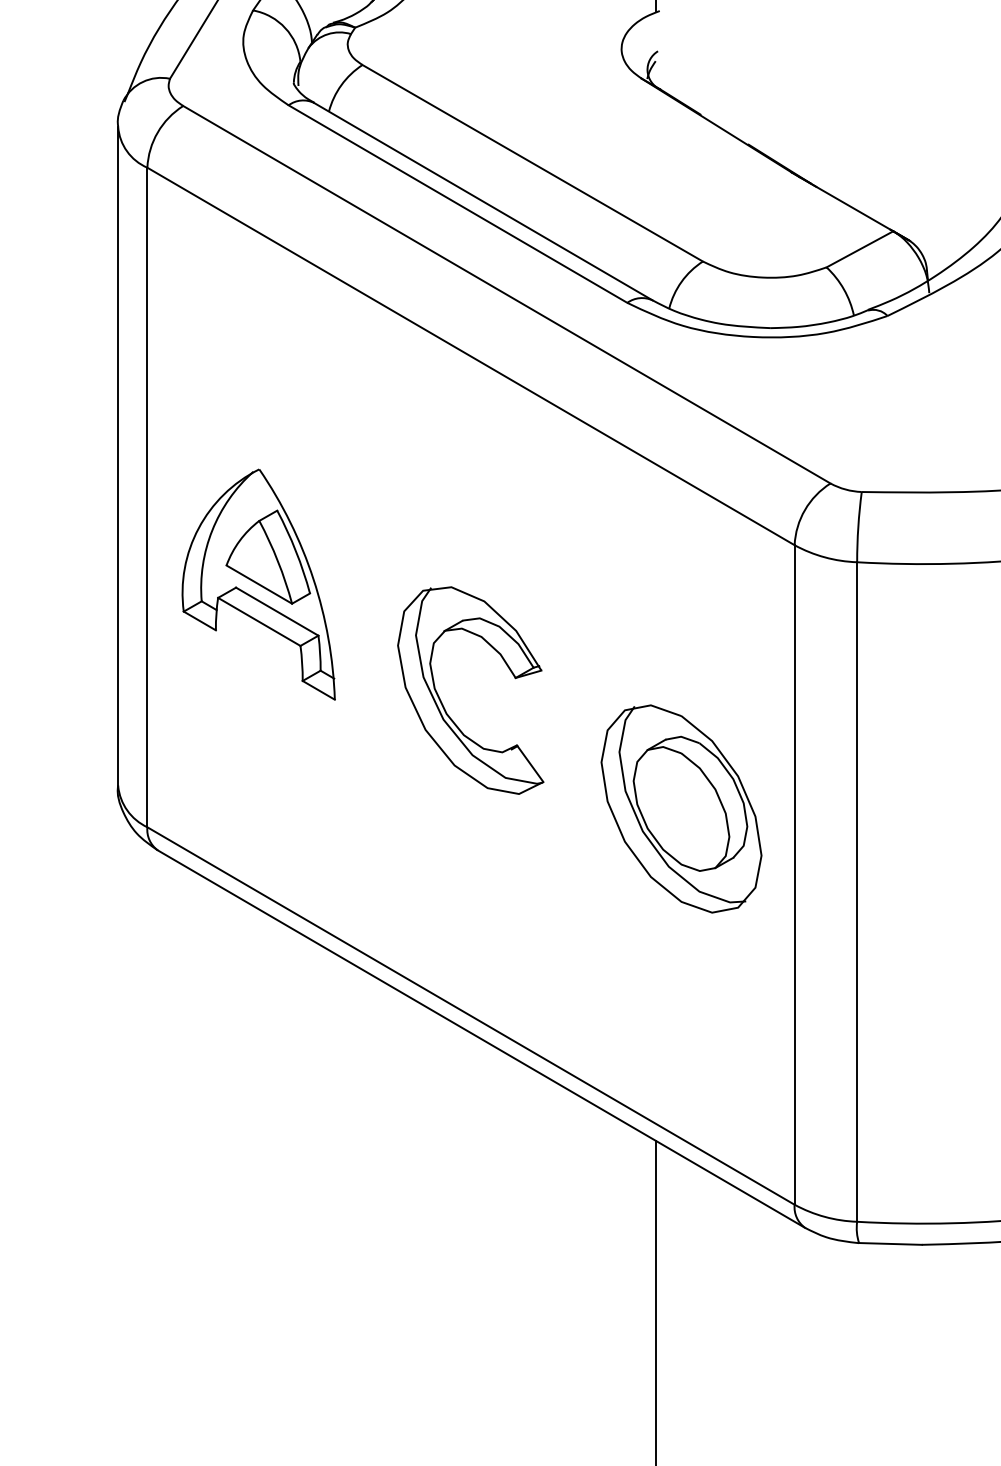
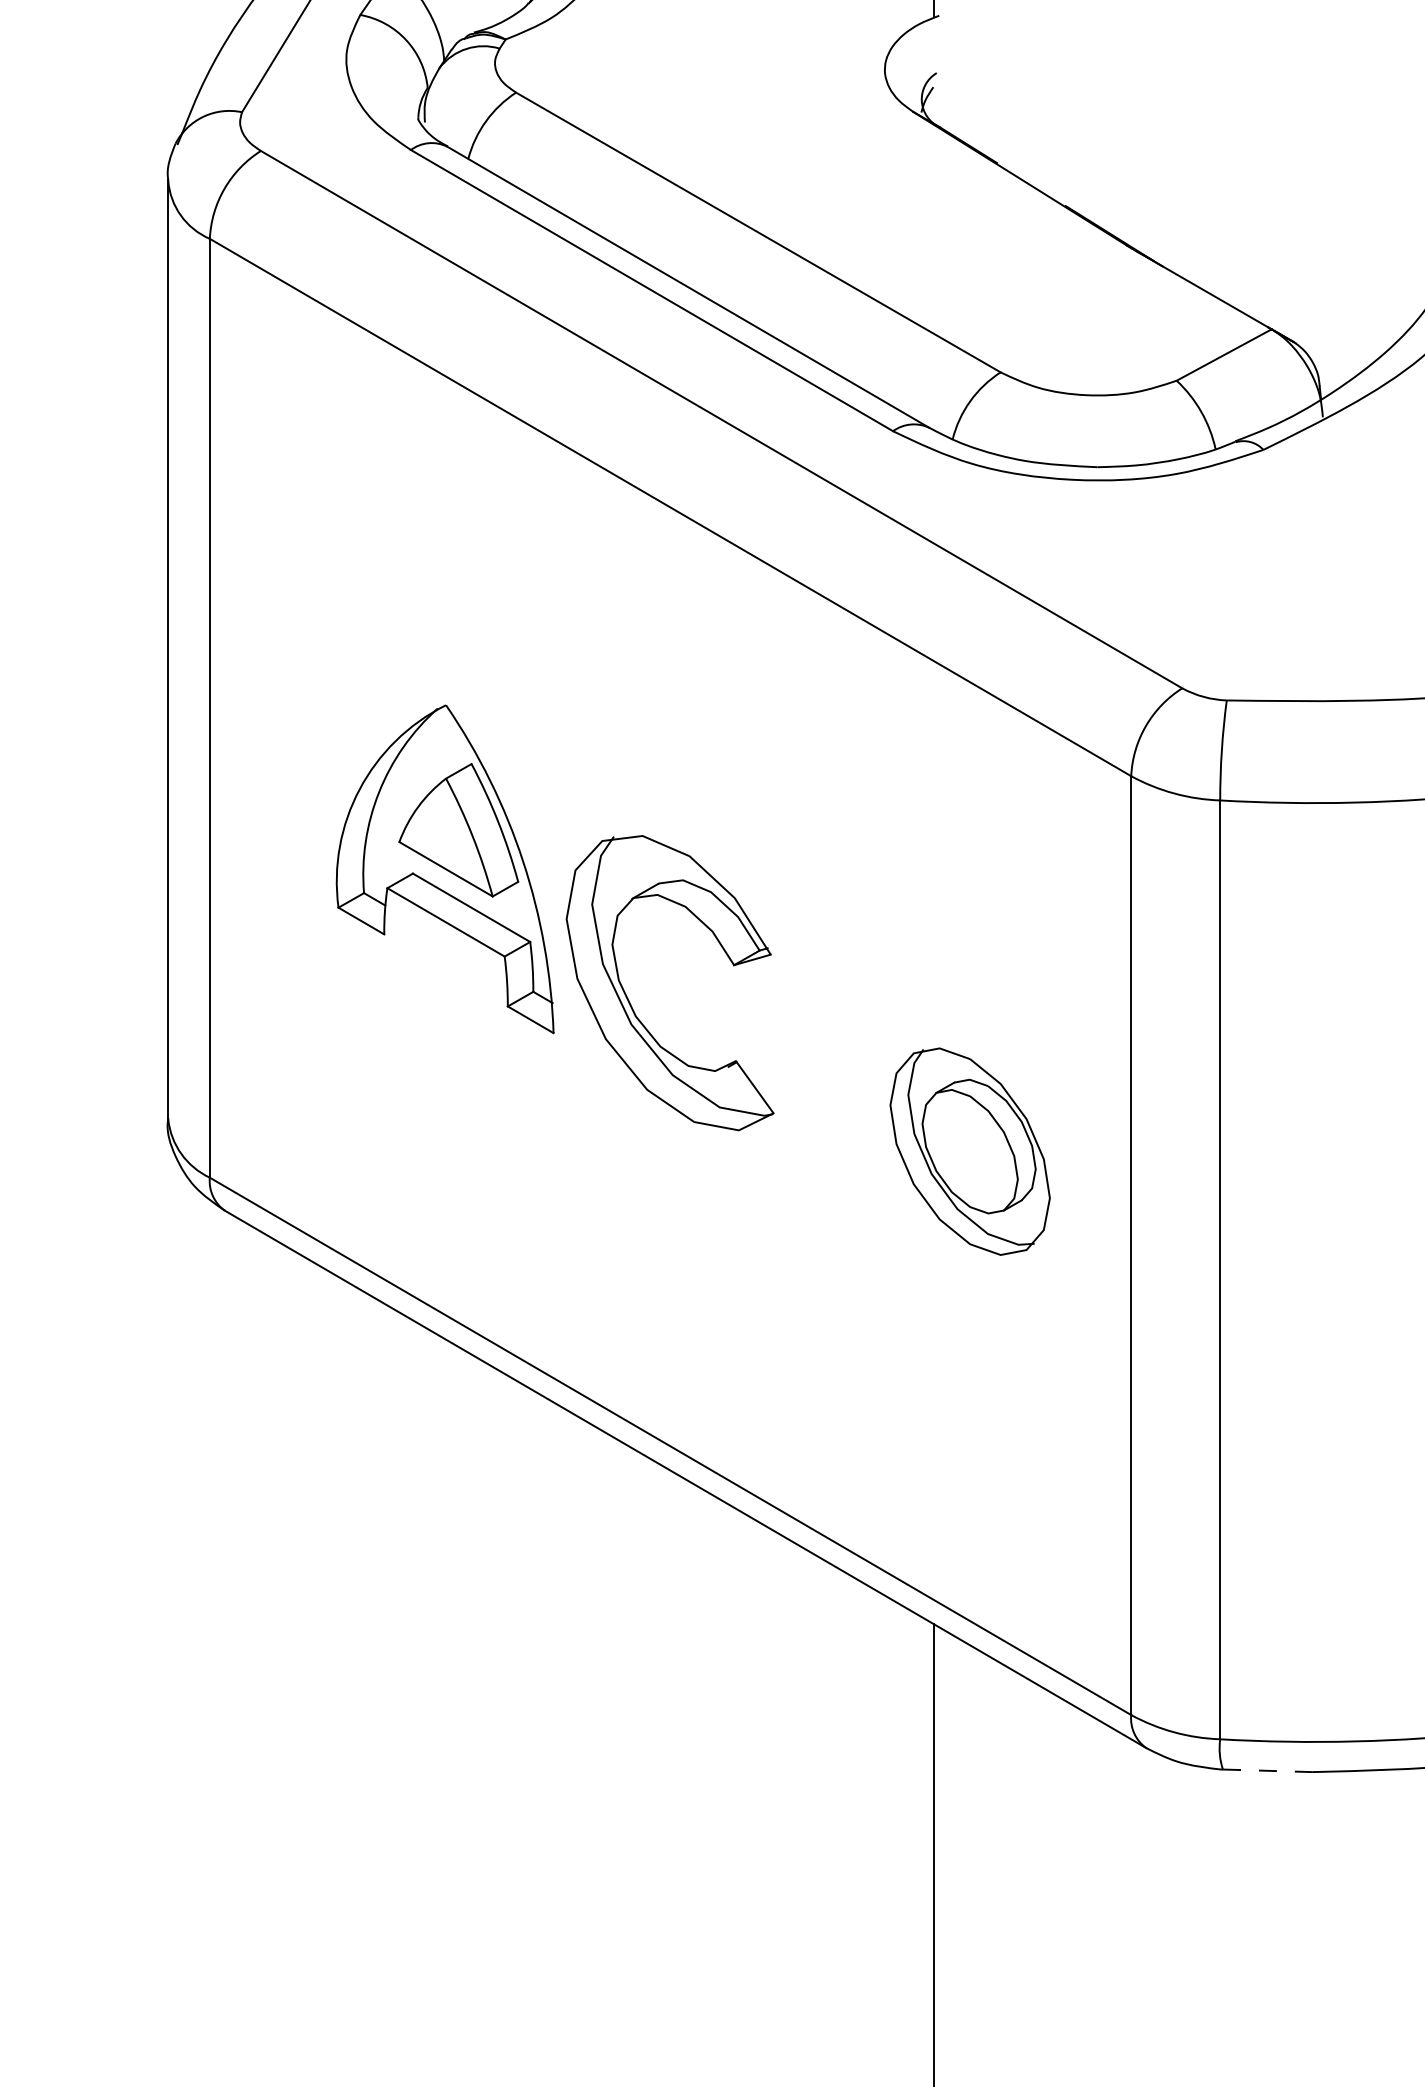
part: (258, 584) -> (444, 869), moved
part: (681, 808) -> (970, 1150), size x0.7
line: (890, 1243) -> (1267, 1770), solid -> dashed

